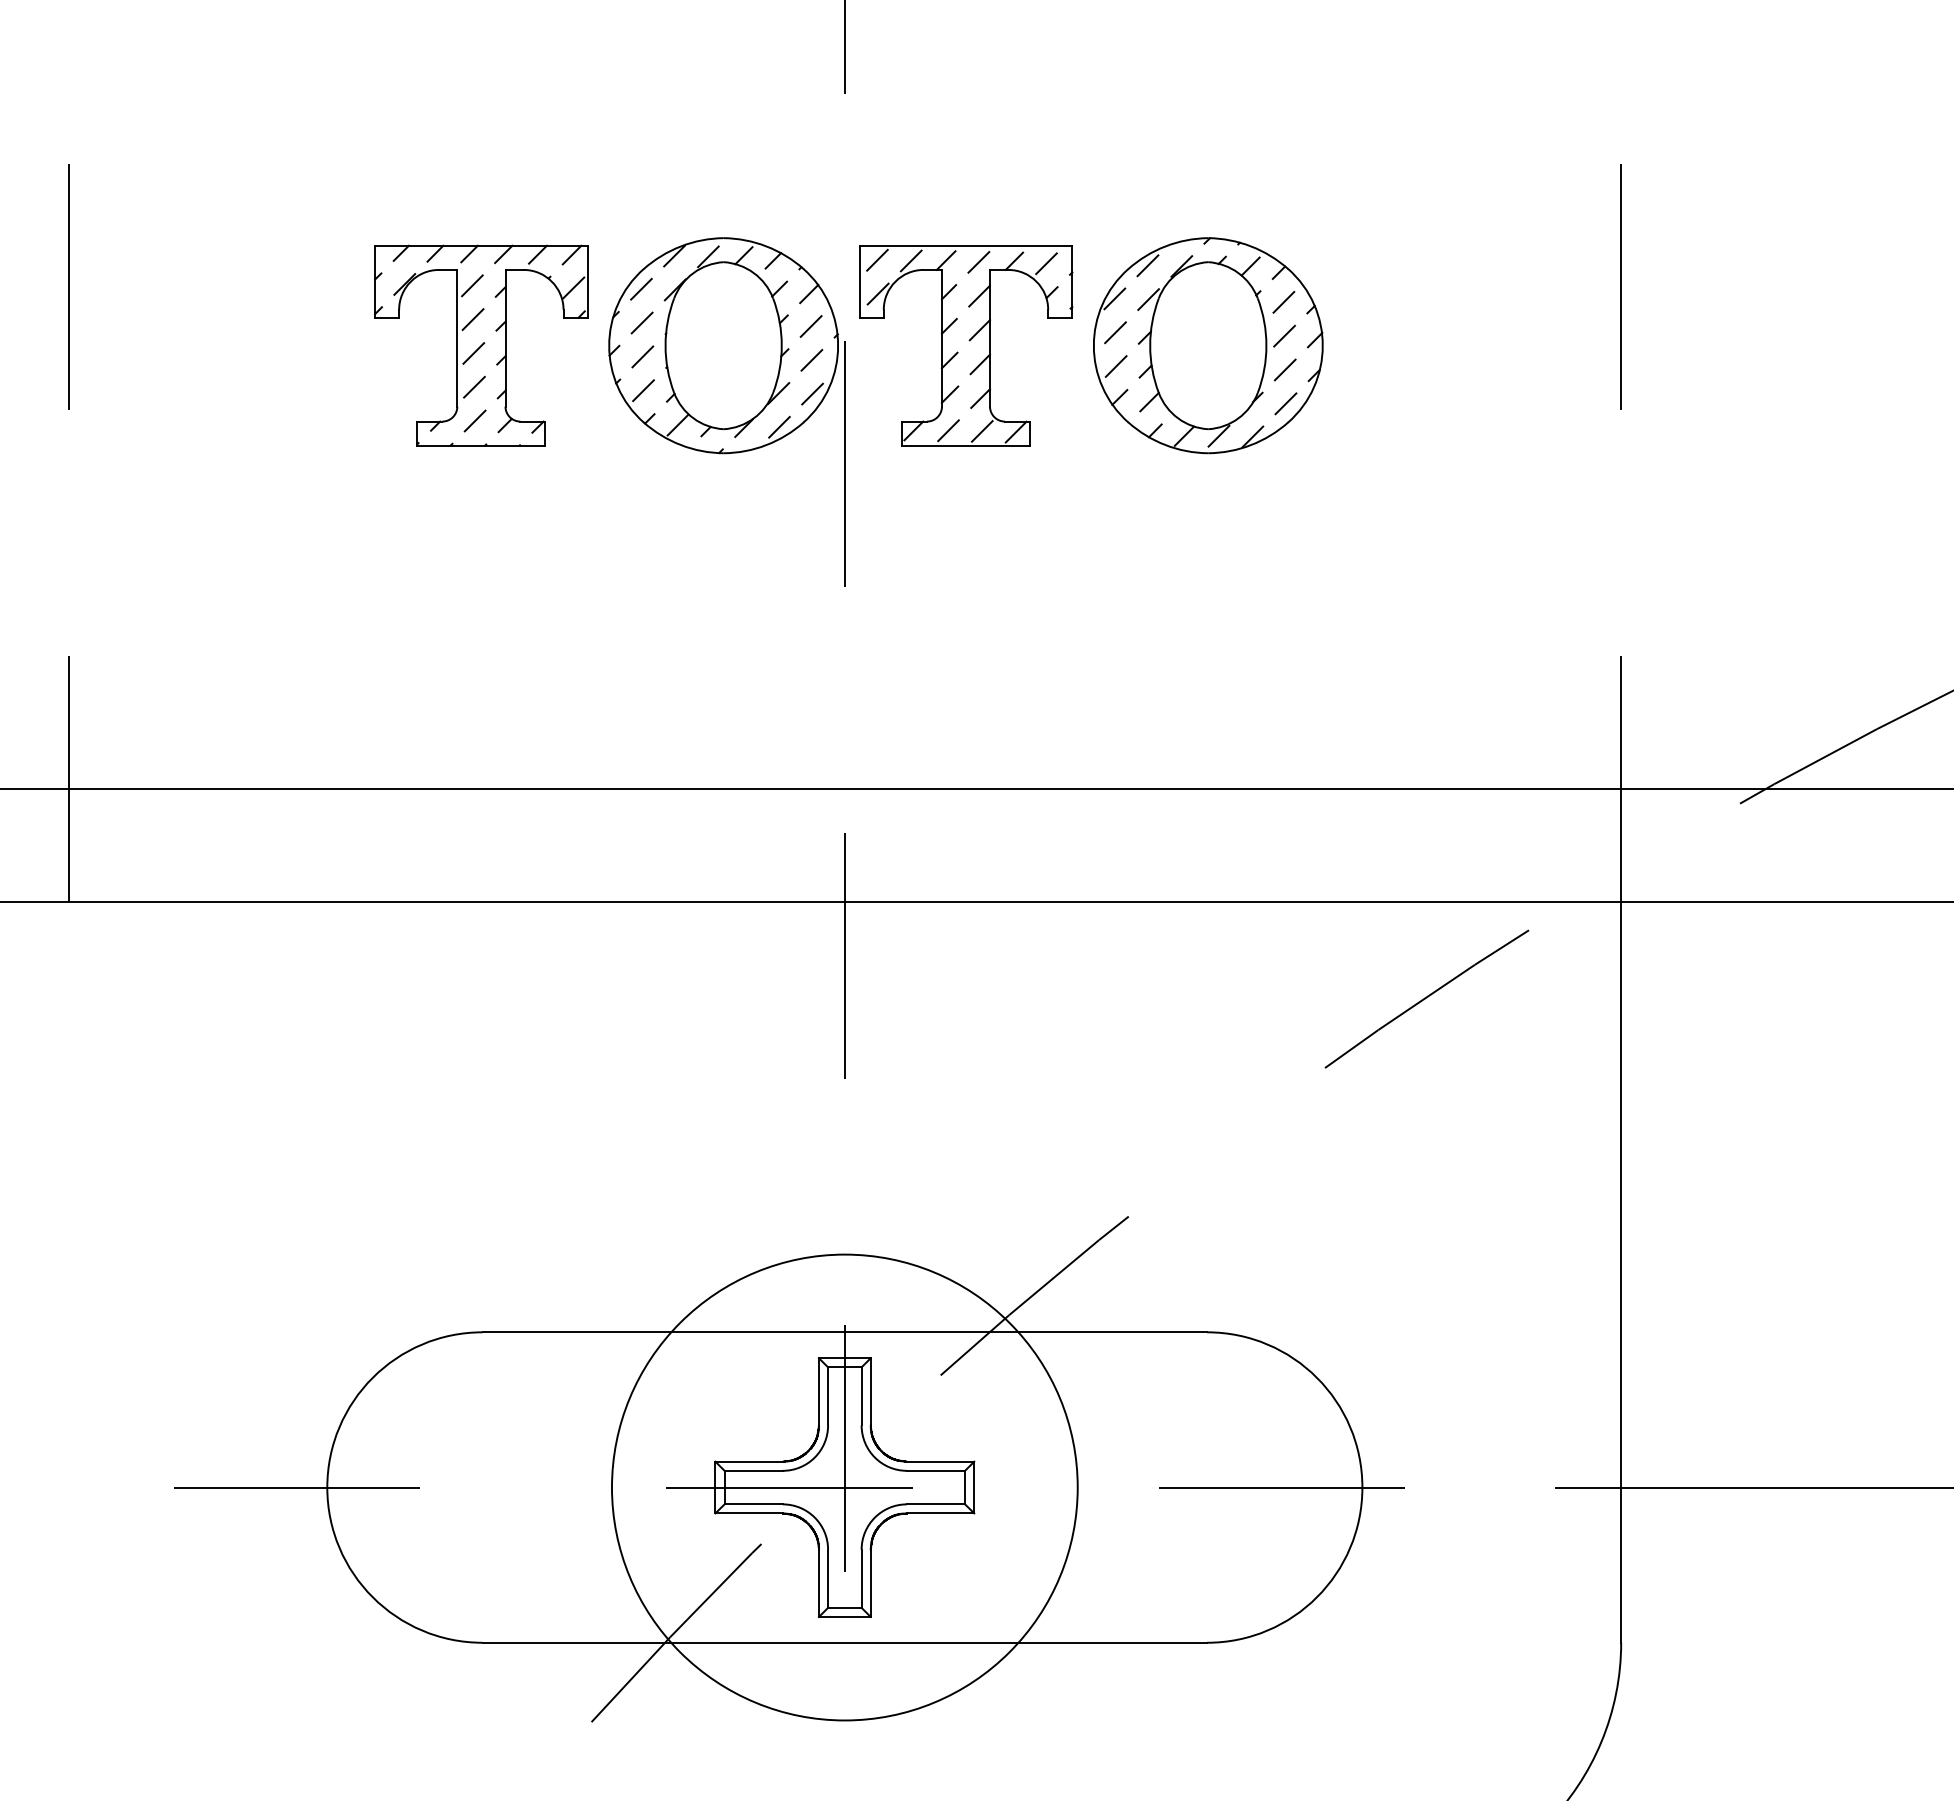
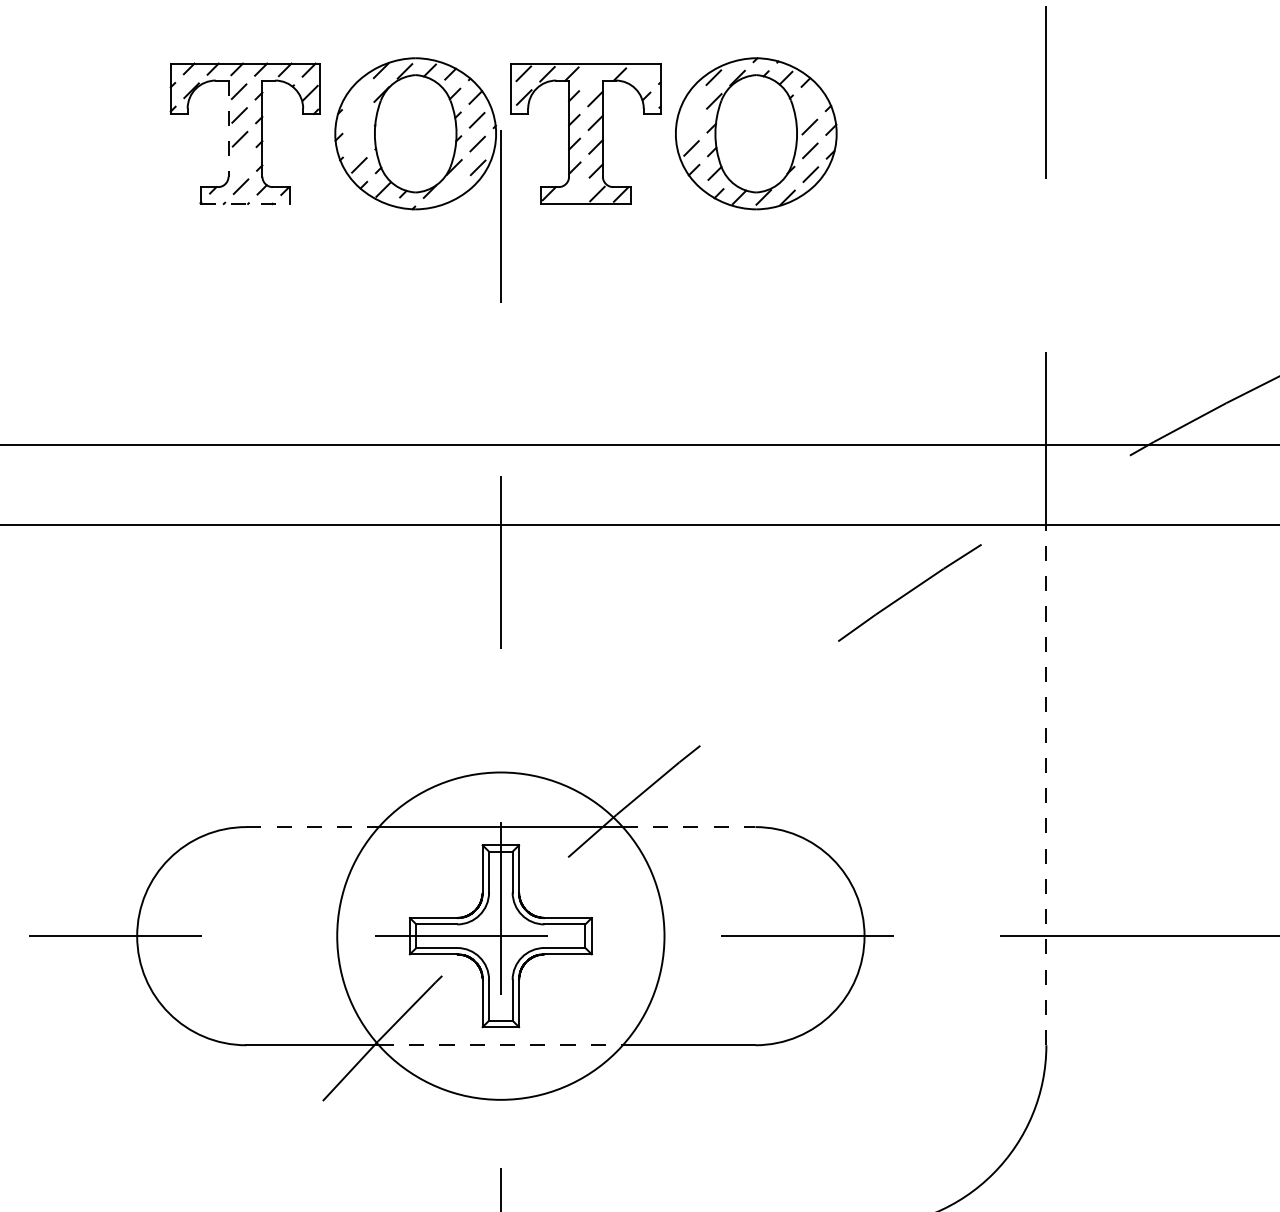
line: (978, 262) -> (594, 75), removed
line: (1046, 263) -> (642, 76), removed
line: (641, 288) -> (357, 93), removed
line: (1114, 298) -> (690, 100), removed
line: (1283, 301) -> (809, 102), removed
line: (641, 322) -> (357, 117), removed
line: (1115, 332) -> (691, 124), removed
line: (457, 338) -> (228, 128), solid -> dashed
line: (642, 356) -> (358, 141), removed
line: (474, 386) -> (240, 162), removed
line: (779, 426) -> (454, 190), removed
line: (948, 430) -> (573, 193), removed
line: (481, 445) -> (245, 203), solid -> dashed
line: (1621, 1272) -> (1046, 785), solid -> dashed
line: (577, 1332) -> (312, 827), solid -> dashed
line: (1113, 1332) -> (689, 827), solid -> dashed
line: (844, 1642) -> (500, 1045), solid -> dashed

